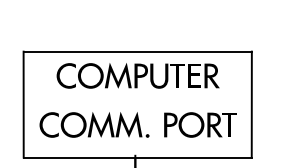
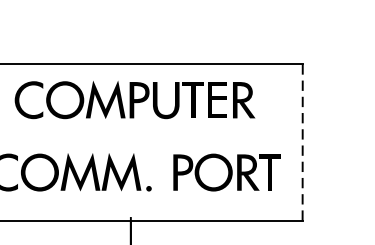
line: (251, 104) -> (302, 142), solid -> dashed

